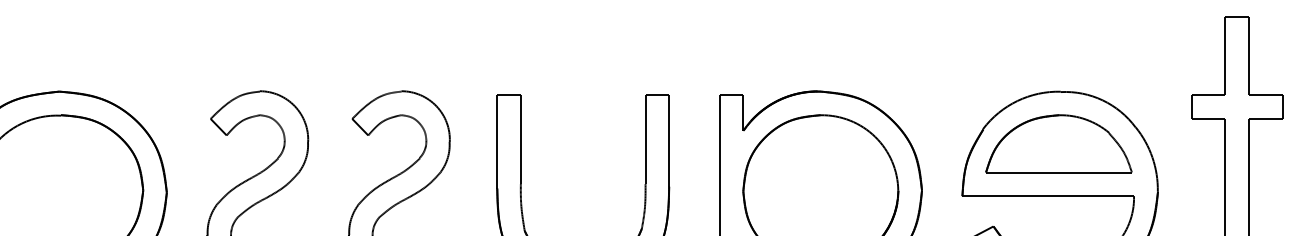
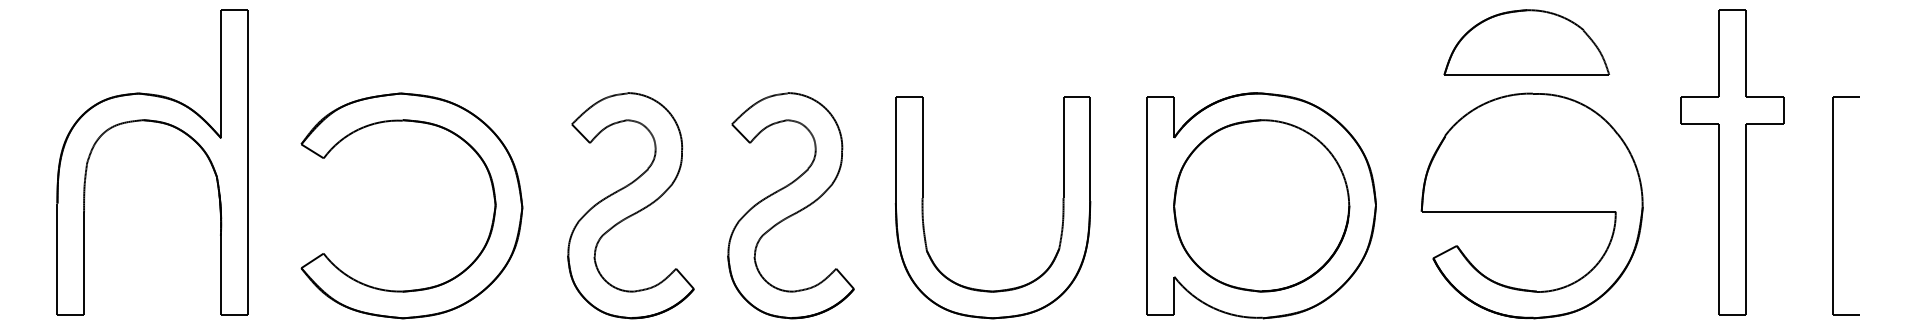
part: (1058, 143) -> (1526, 42), moved

